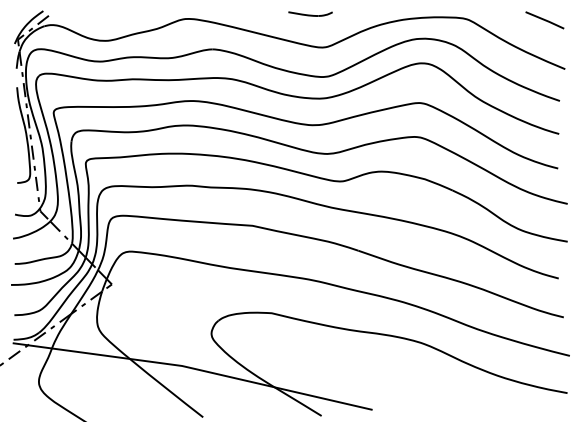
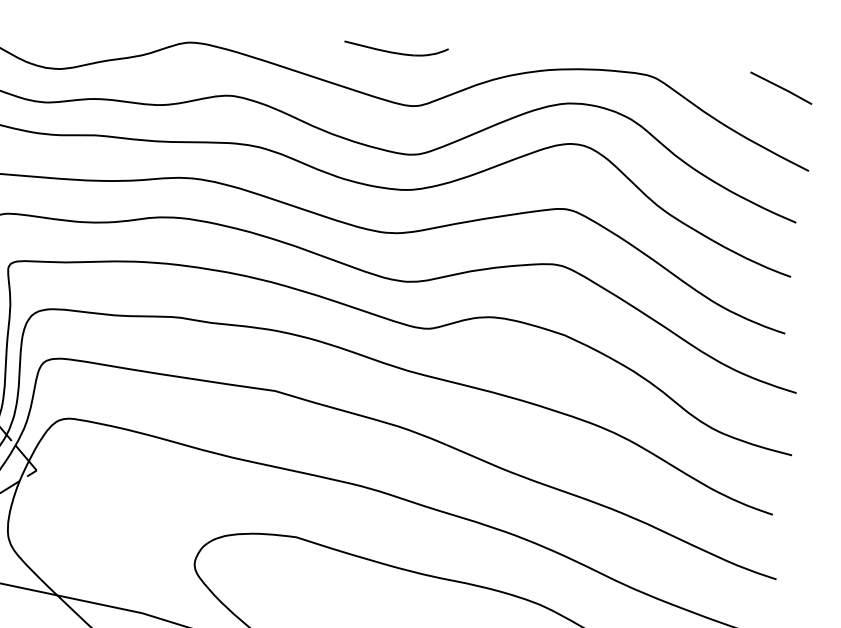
part: (310, 13) -> (396, 48), size x1.43

